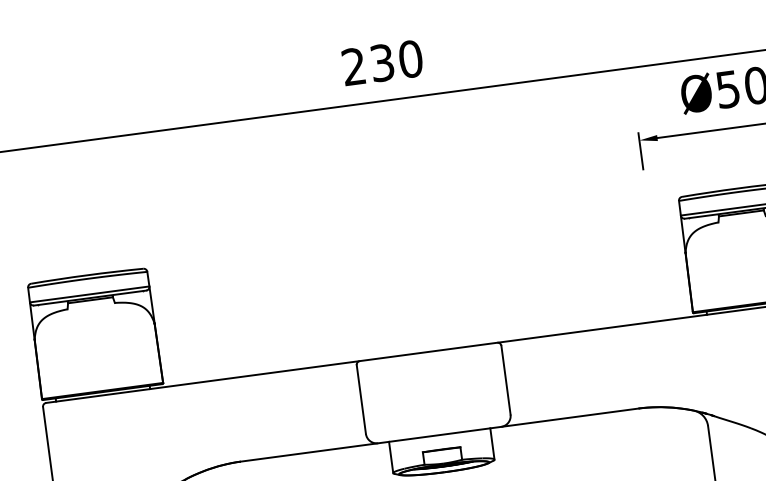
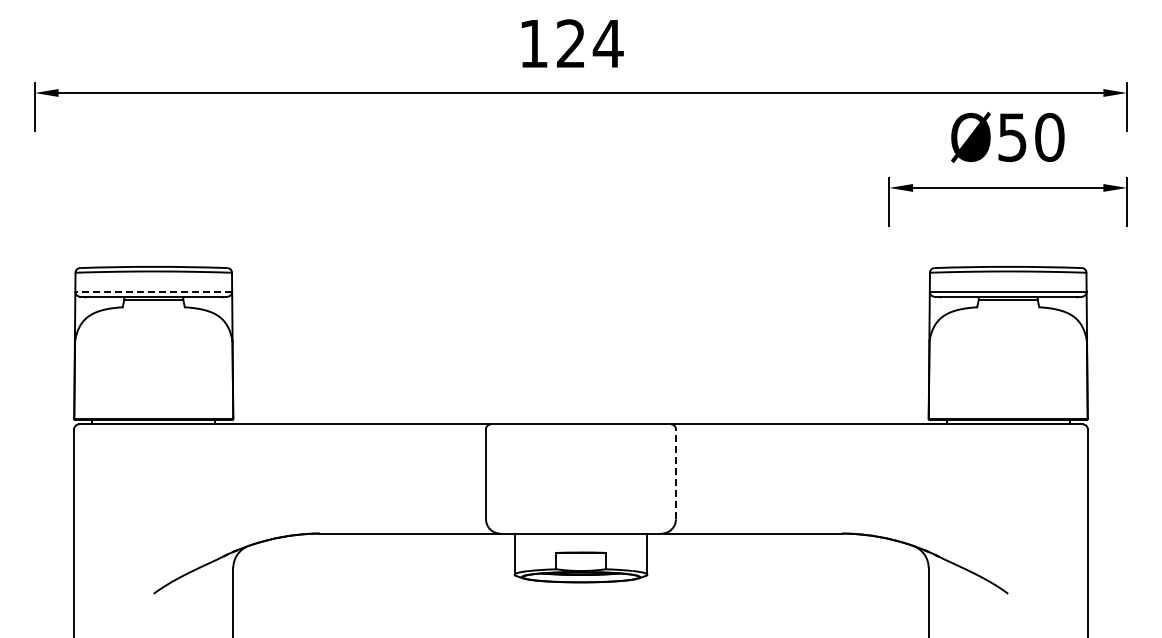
text: (382, 62) -> (571, 43), 230 -> 124
line: (89, 294) -> (153, 291), solid -> dashed
line: (505, 379) -> (675, 473), solid -> dashed

